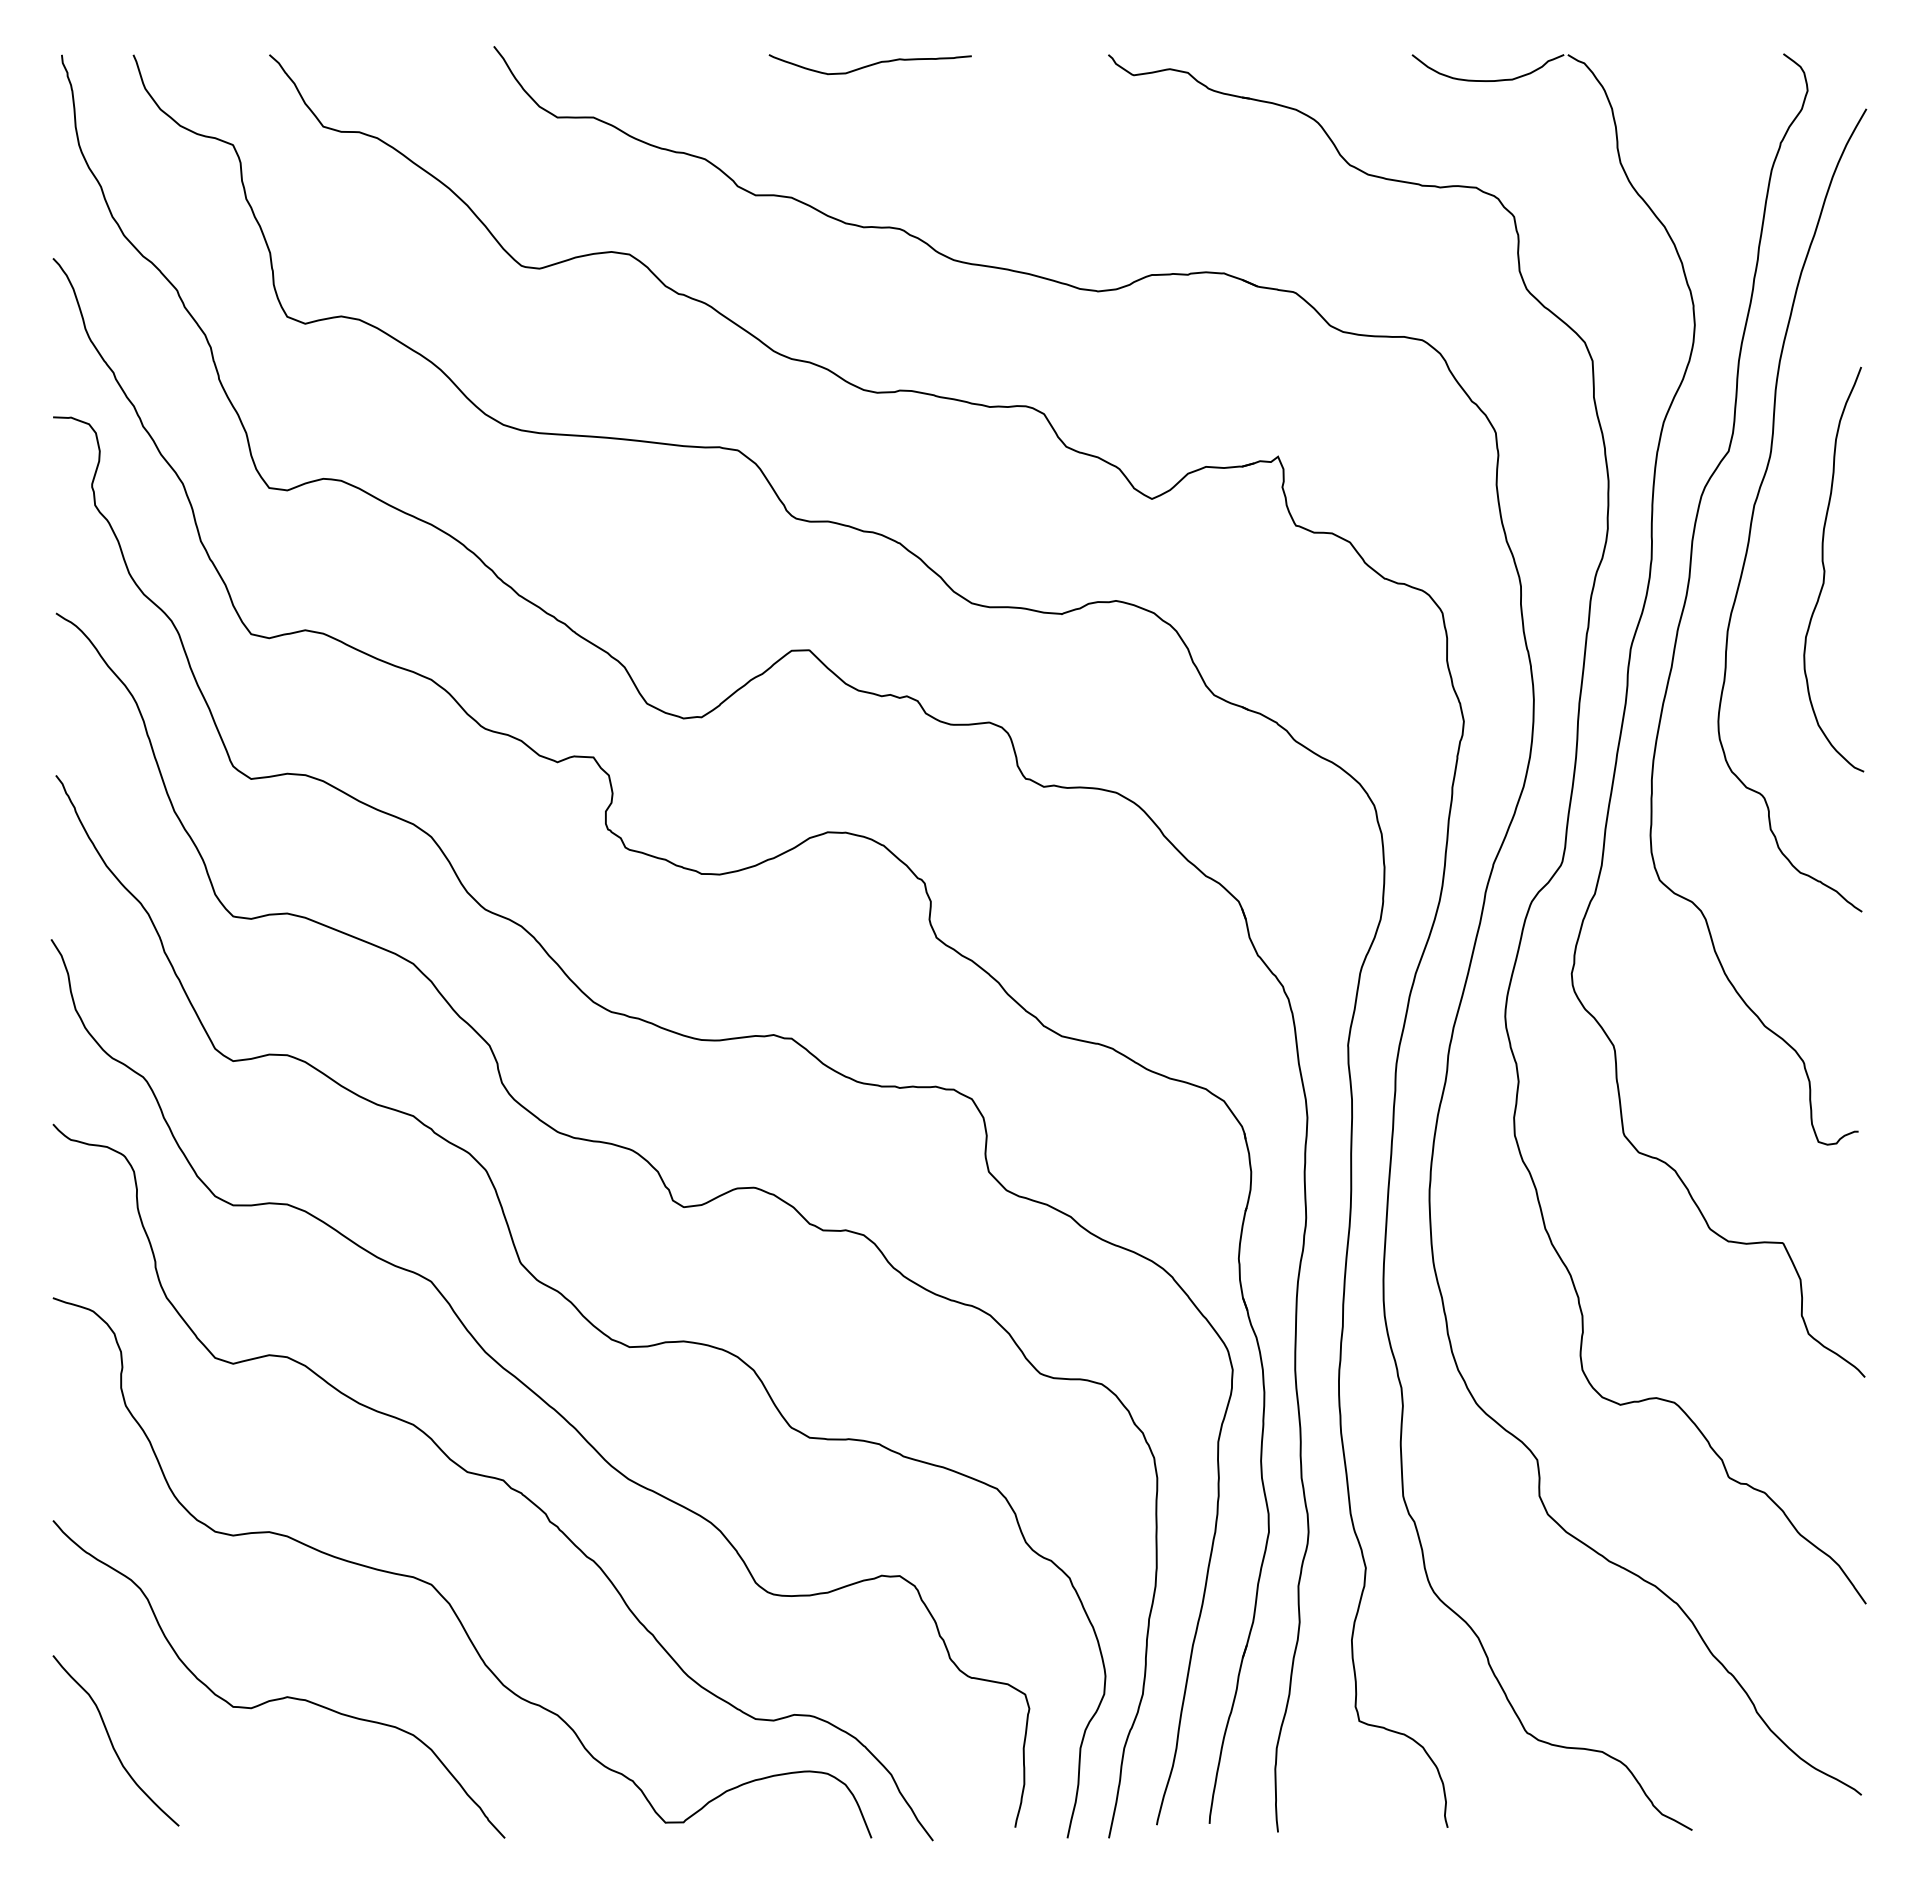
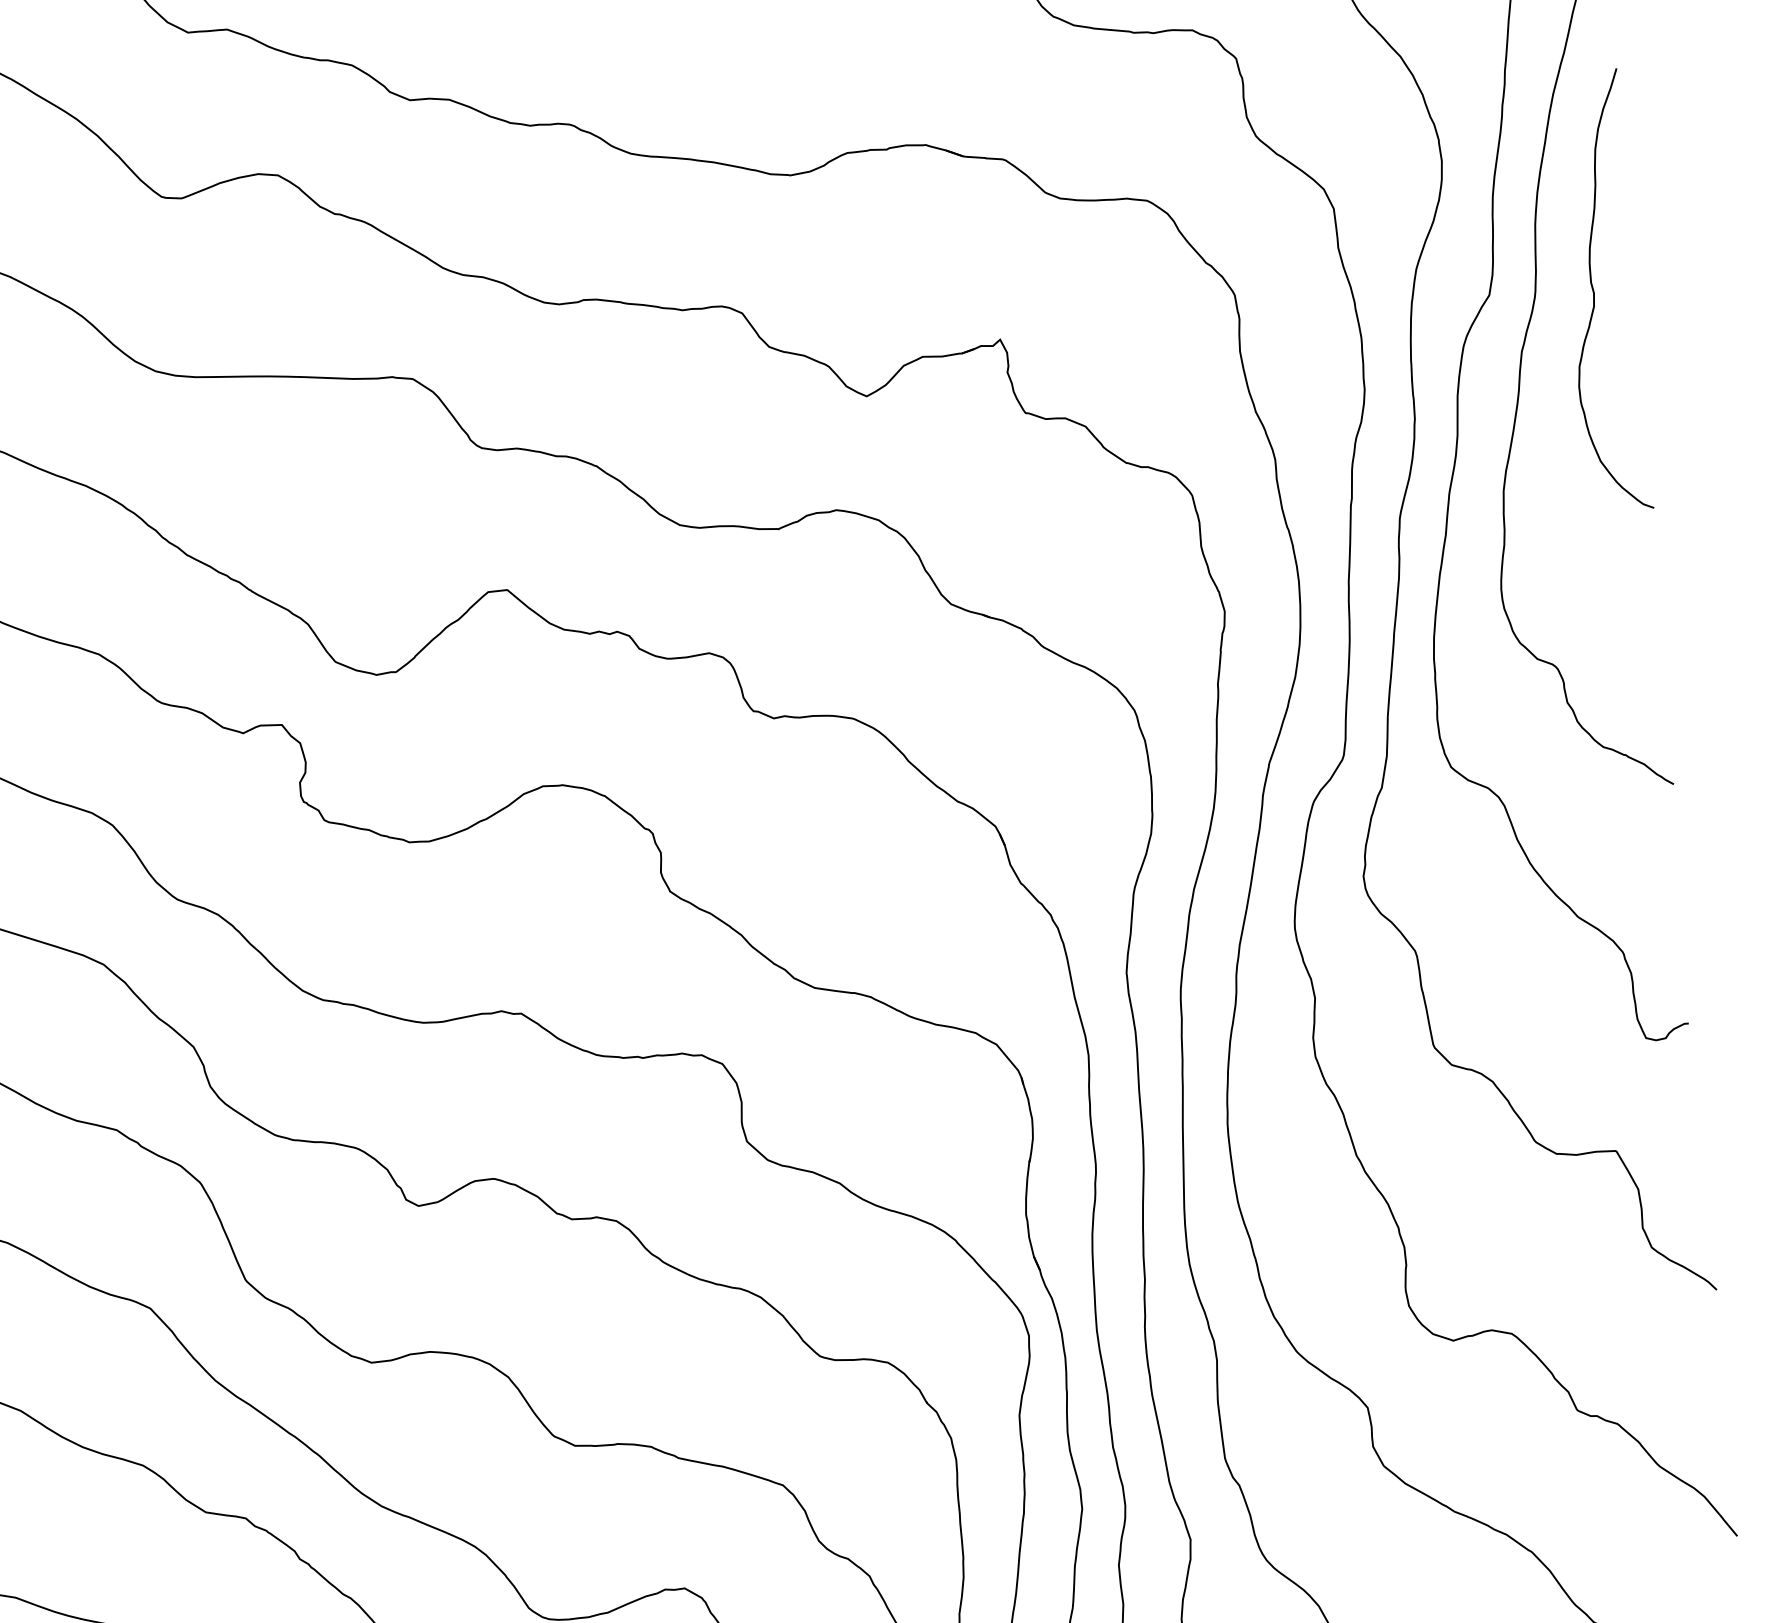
curve: (1825, 569) -> (1594, 291), moved

